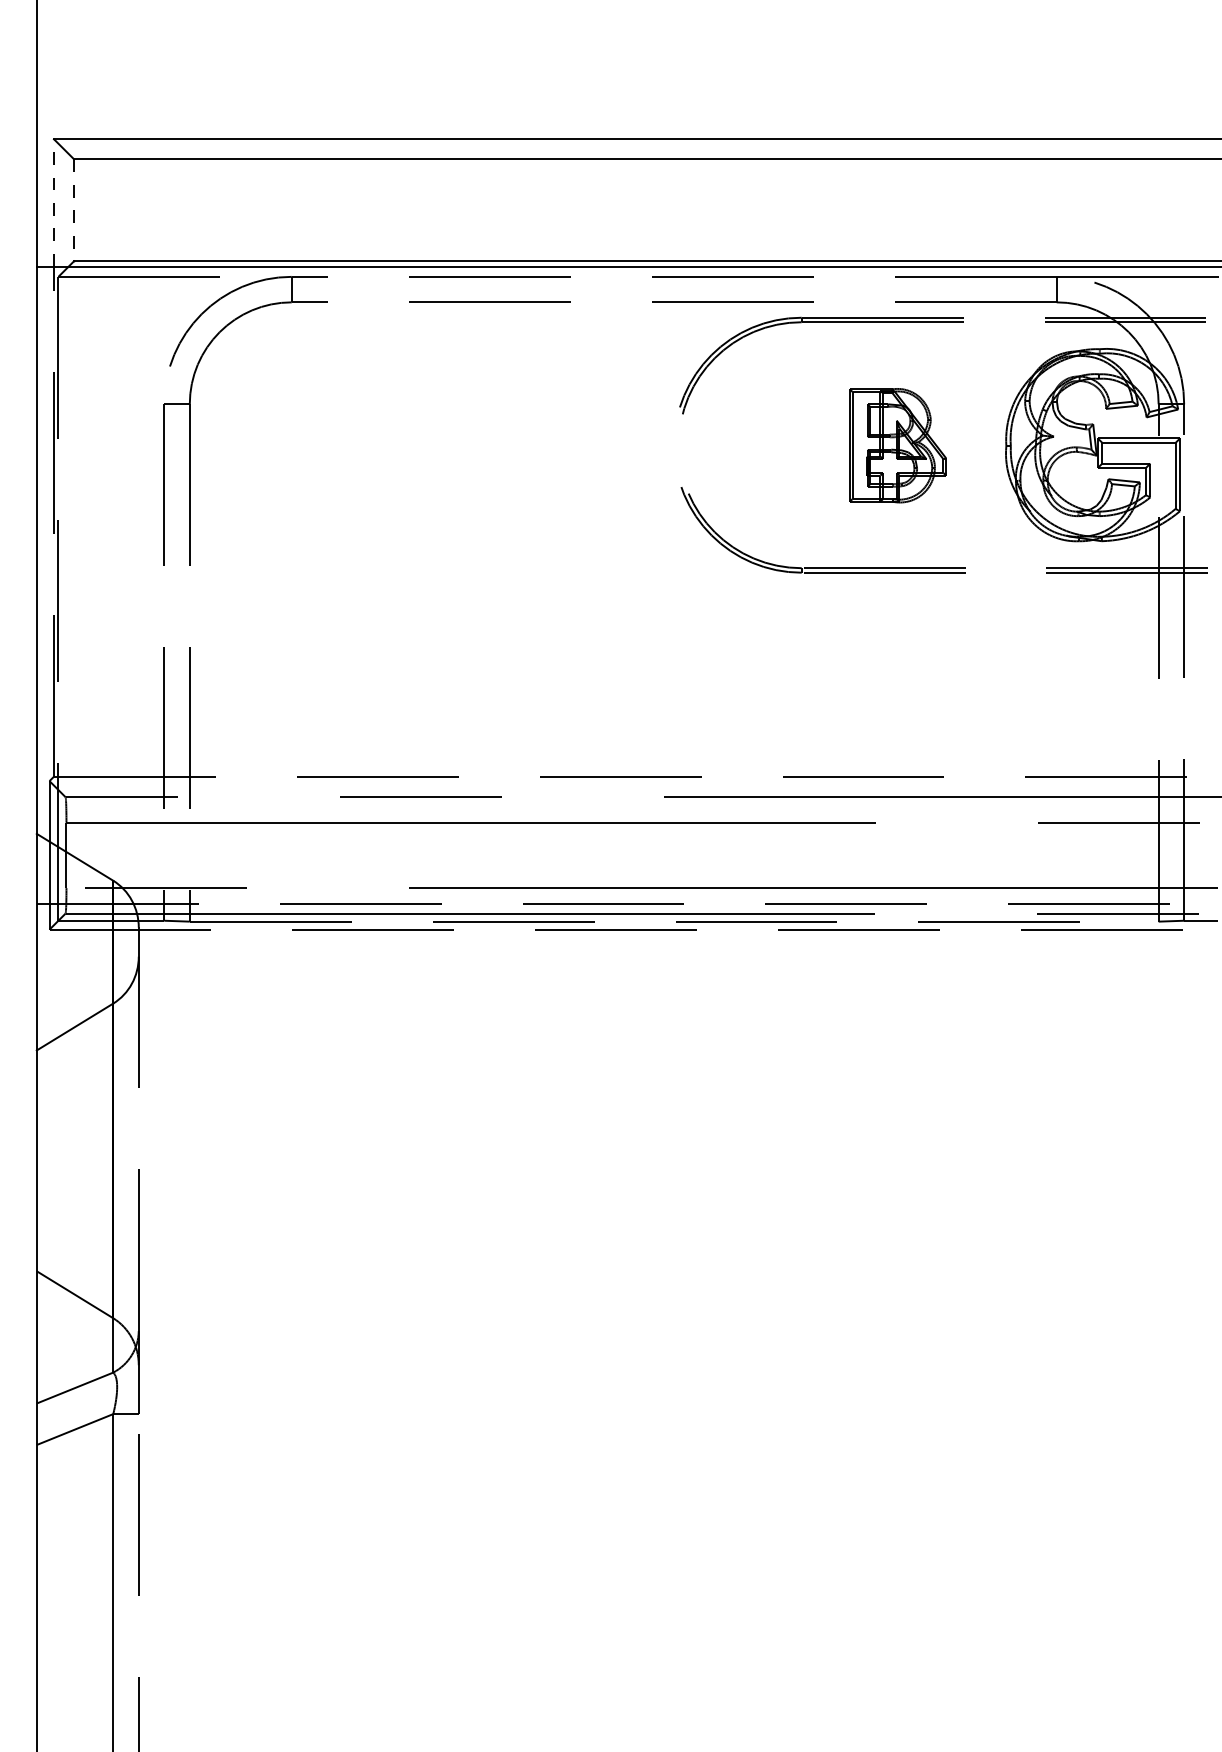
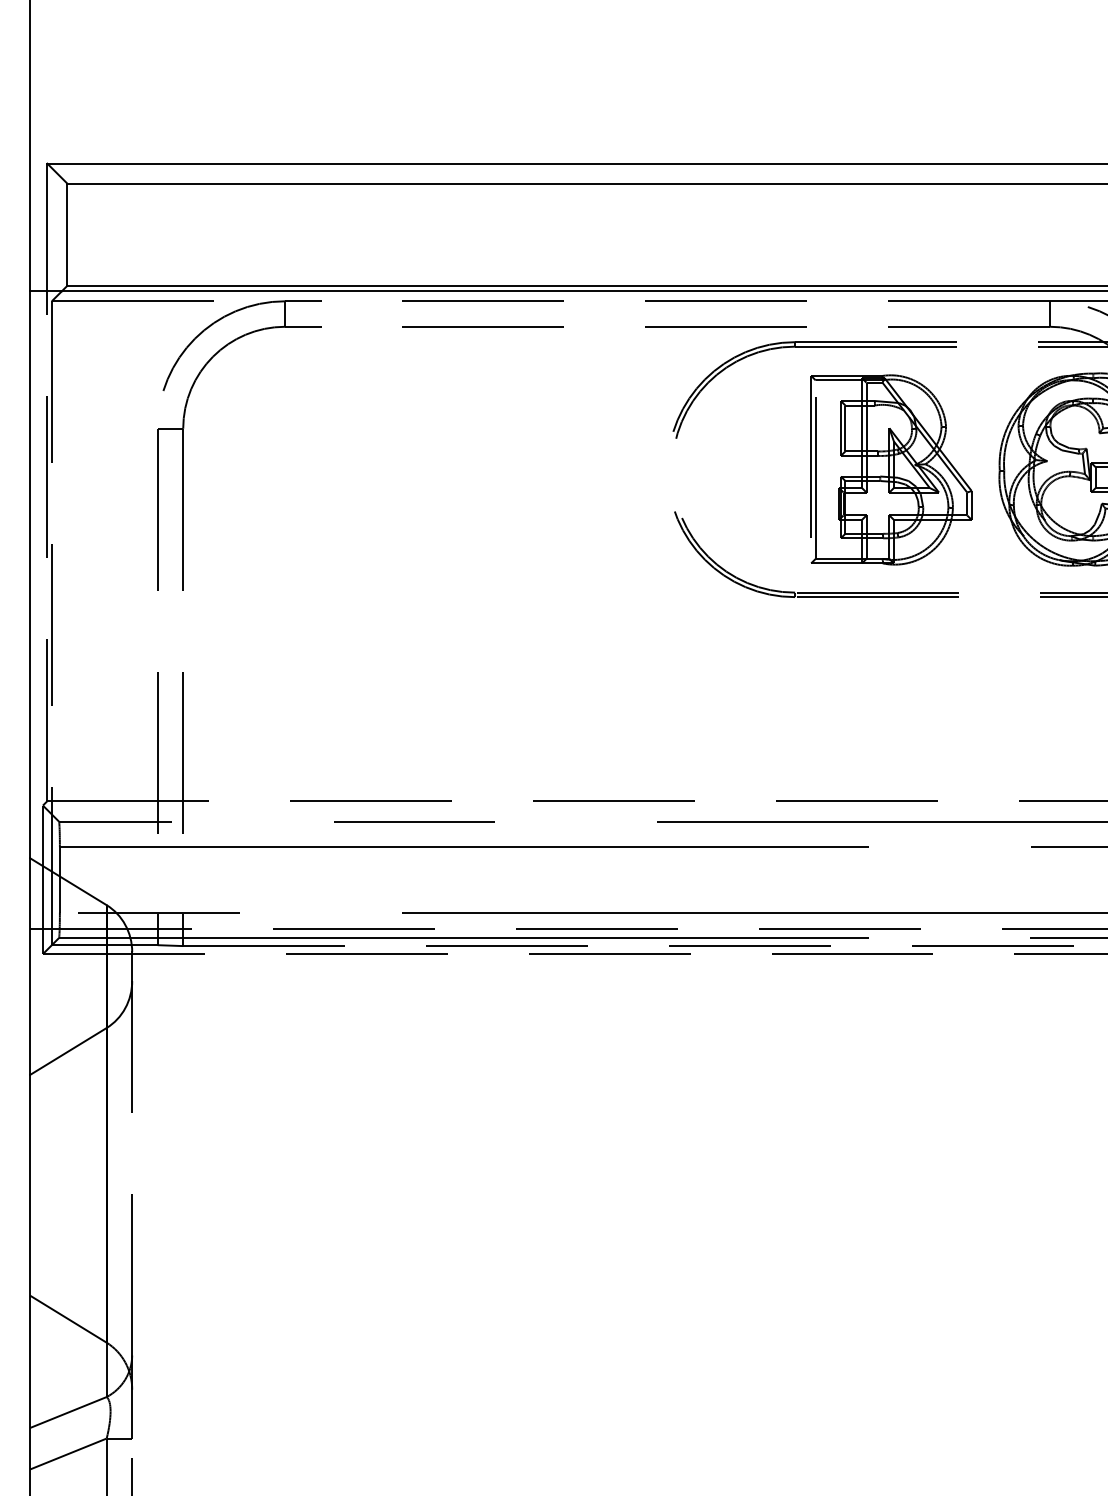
line: (54, 203) -> (47, 227), dashed -> solid
line: (74, 210) -> (67, 234), dashed -> solid
part: (897, 445) -> (890, 469), size x1.67

